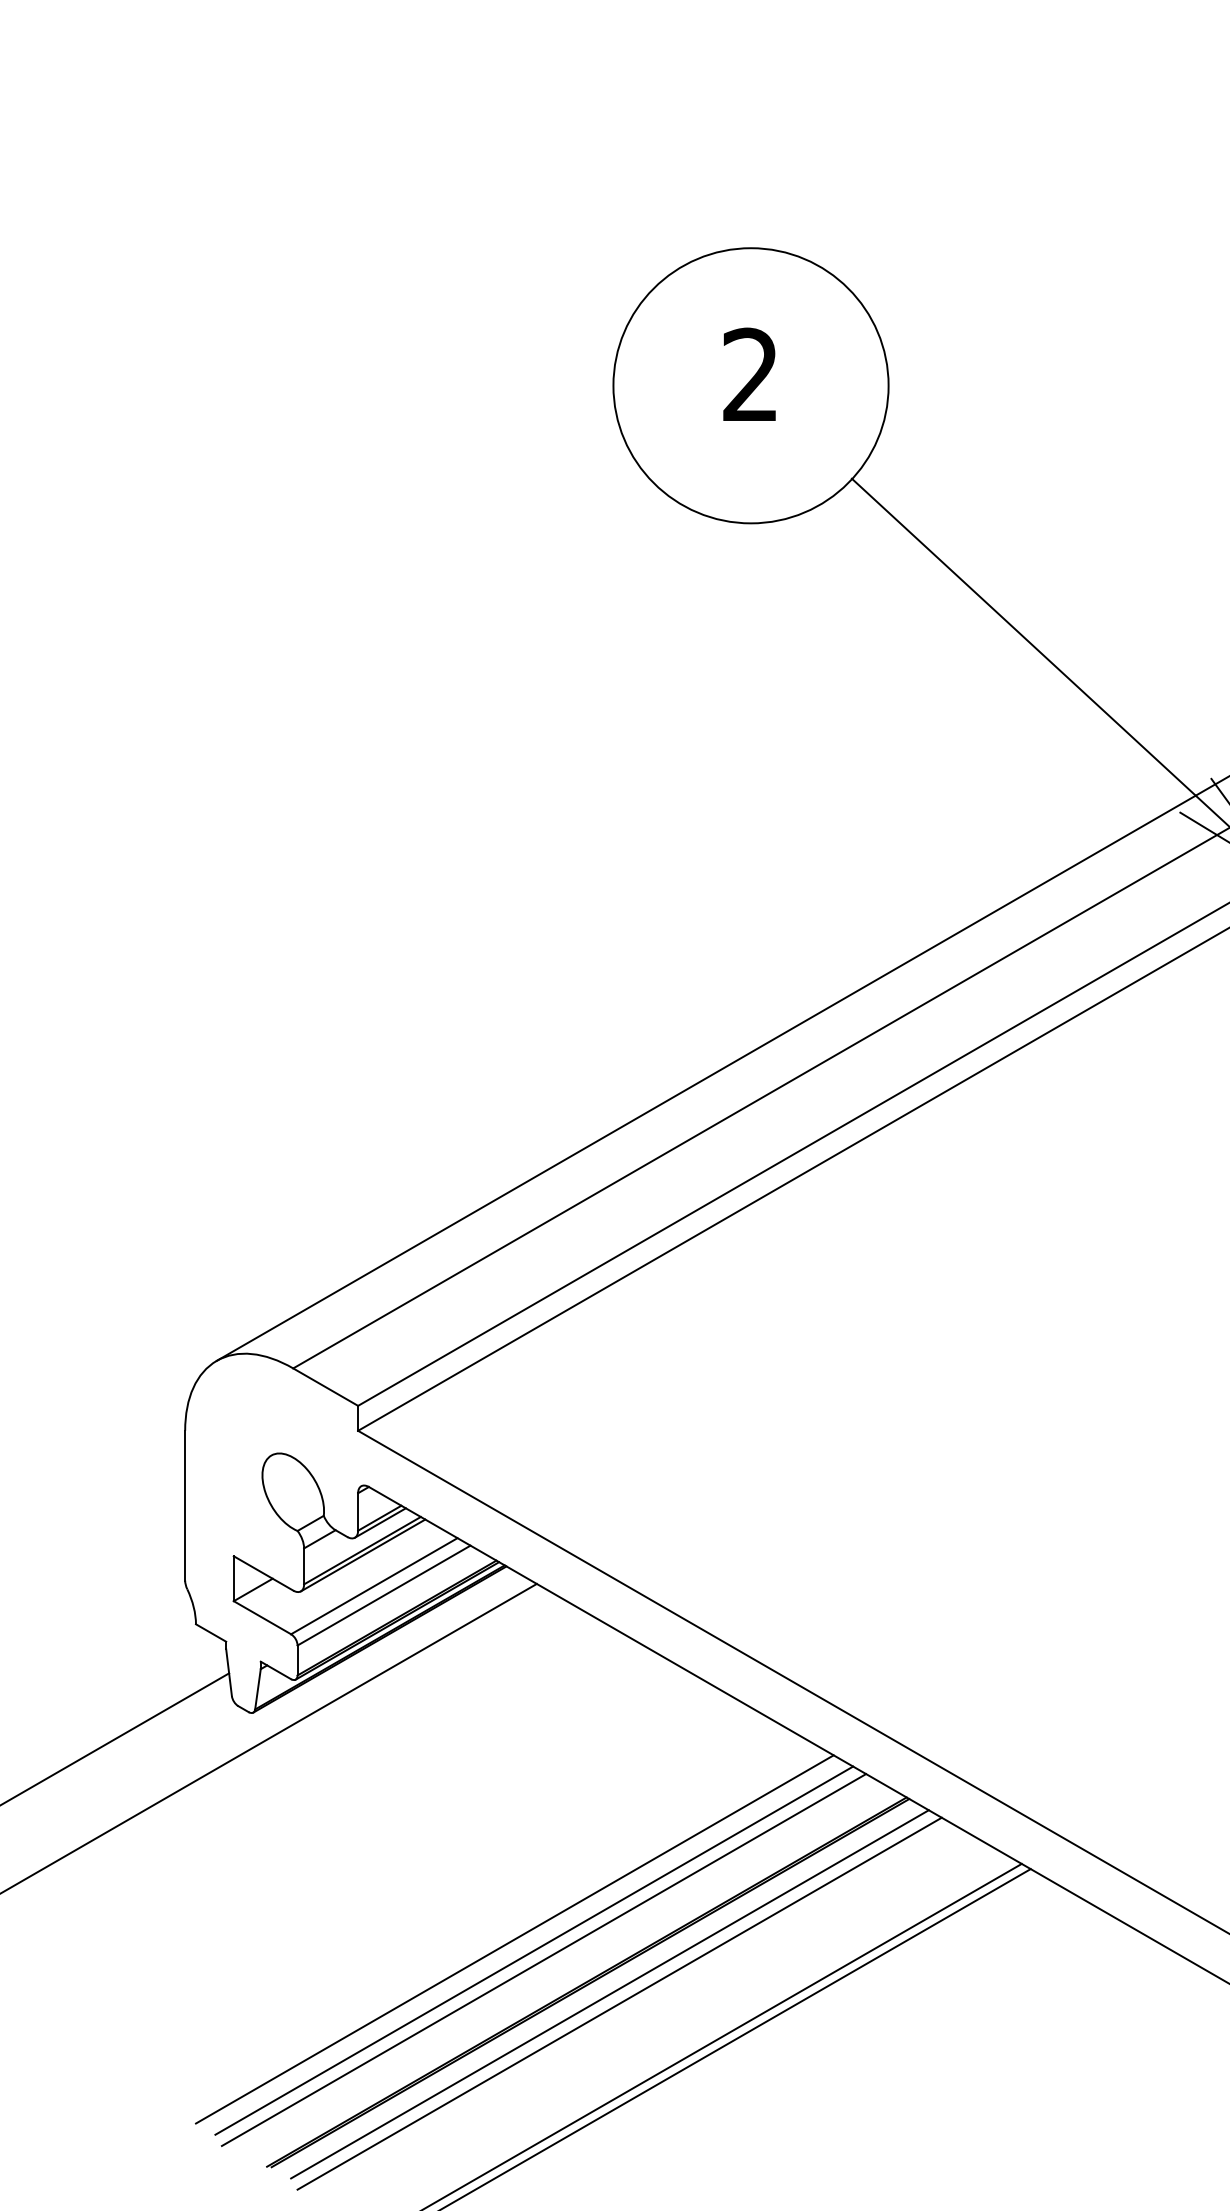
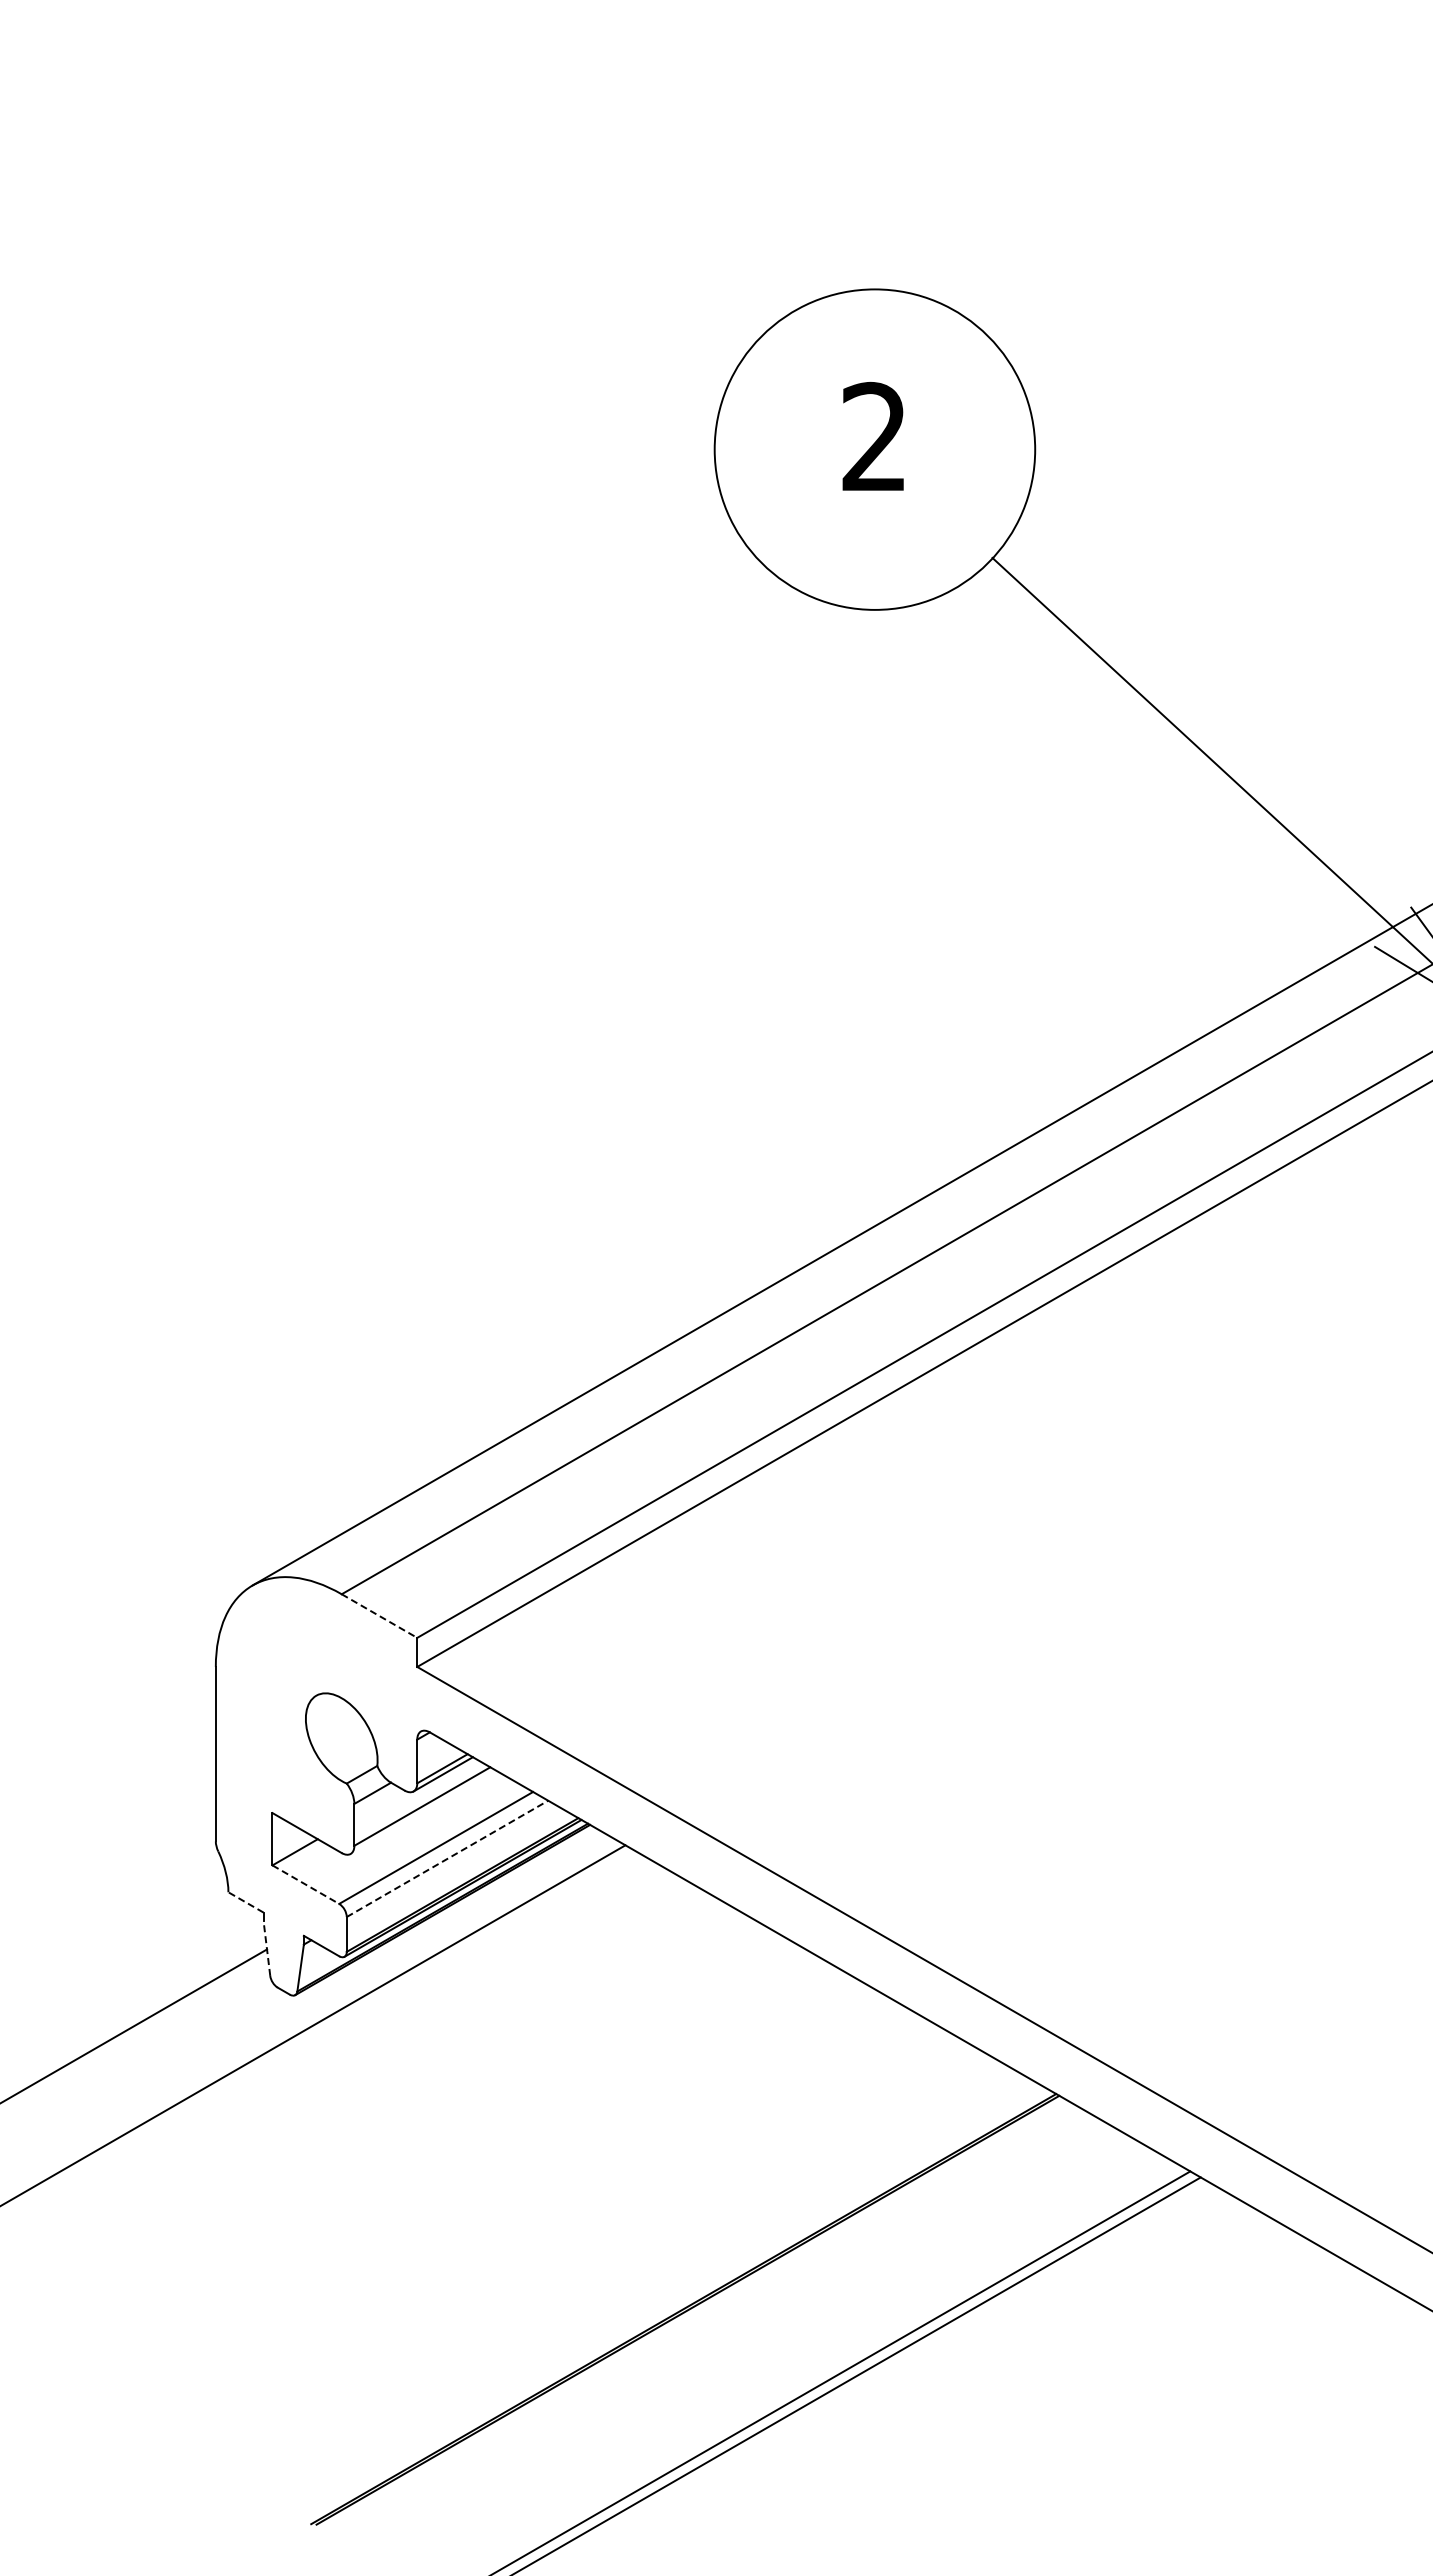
line: (325, 1387) -> (379, 1616), solid -> dashed
line: (362, 1554) -> (422, 1811), removed
line: (384, 1595) -> (447, 1858), solid -> dashed
line: (262, 1617) -> (305, 1884), solid -> dashed
line: (210, 1633) -> (245, 1902), solid -> dashed
line: (228, 1672) -> (266, 1948), solid -> dashed
line: (514, 1938) -> (599, 2258), removed
line: (534, 1950) -> (622, 2272), removed
line: (543, 1959) -> (633, 2282), removed
line: (609, 1993) -> (710, 2322), removed
line: (619, 2003) -> (721, 2333), removed

